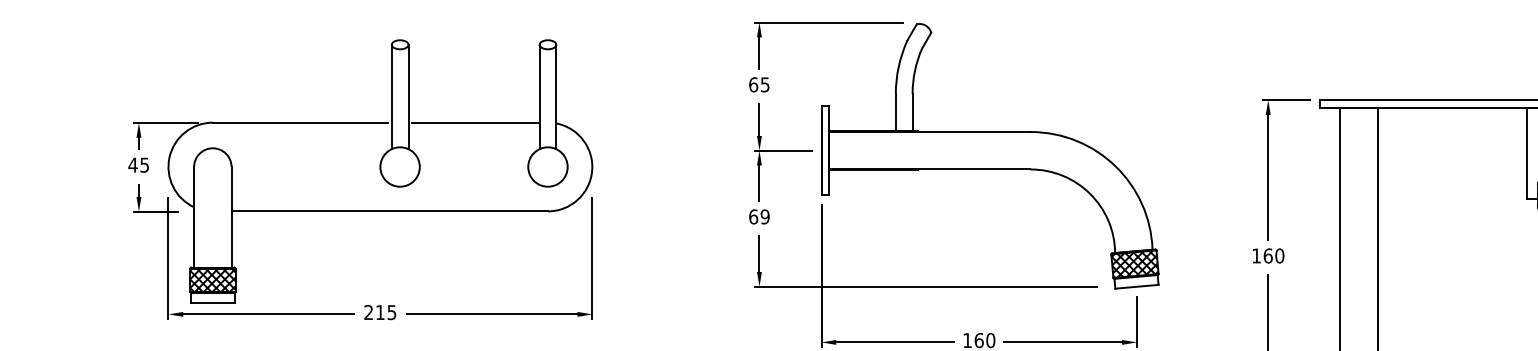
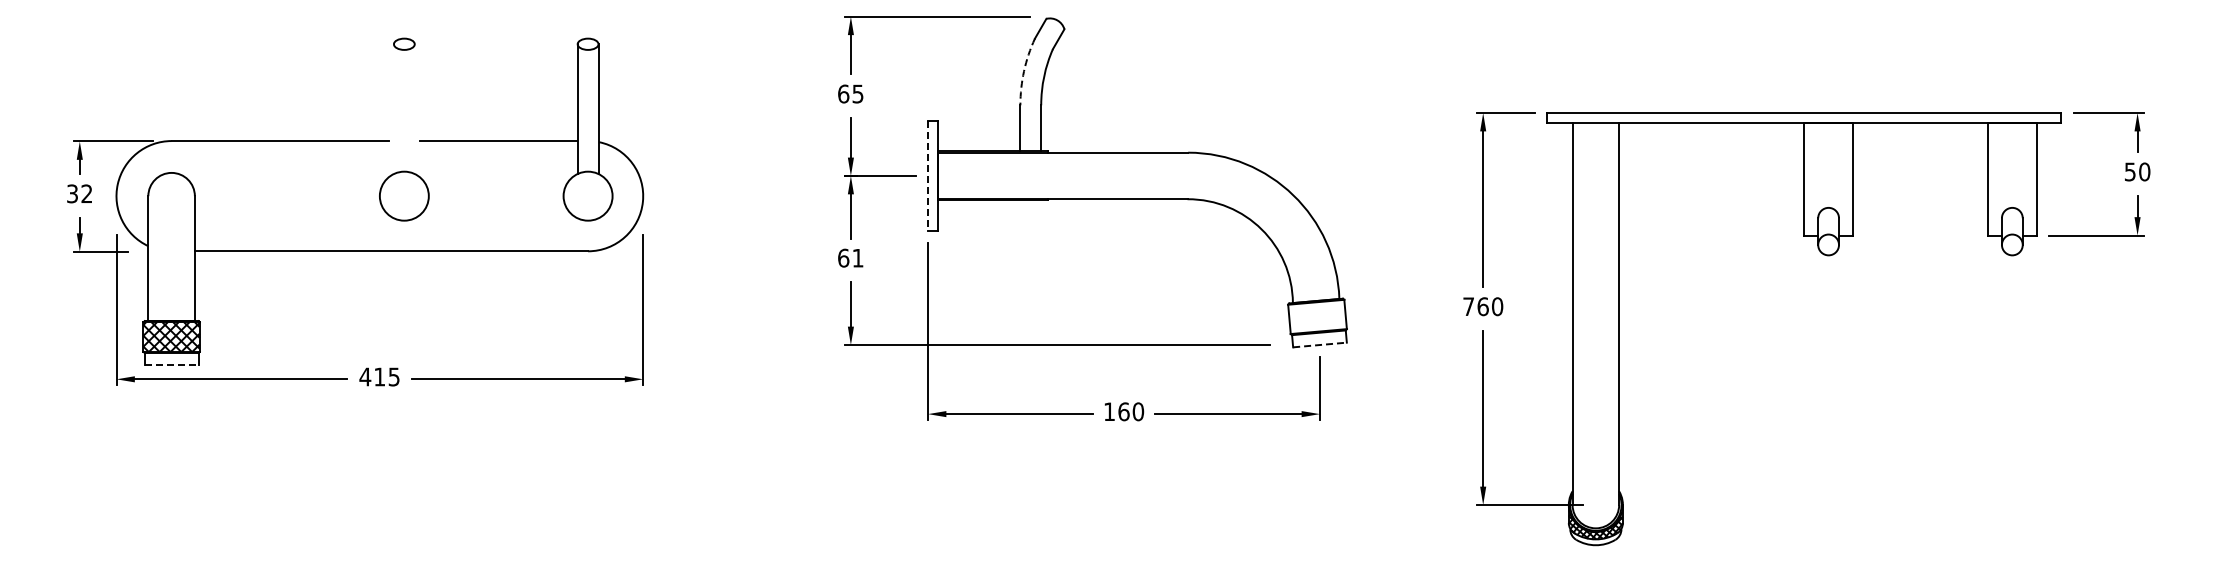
arc: (899, 66) -> (1024, 71), solid -> dashed
line: (391, 97) -> (393, 109), removed
line: (408, 97) -> (414, 109), removed
line: (821, 151) -> (928, 176), solid -> dashed
text: (138, 164) -> (79, 193), 45 -> 32
text: (764, 216) -> (857, 257), 69 -> 61
text: (1256, 255) -> (1468, 306), 160 -> 760
hatch: (1134, 263) -> (1317, 316), removed
line: (1136, 287) -> (1319, 345), solid -> dashed
line: (212, 303) -> (171, 365), solid -> dashed
text: (368, 312) -> (365, 376), 215 -> 415

